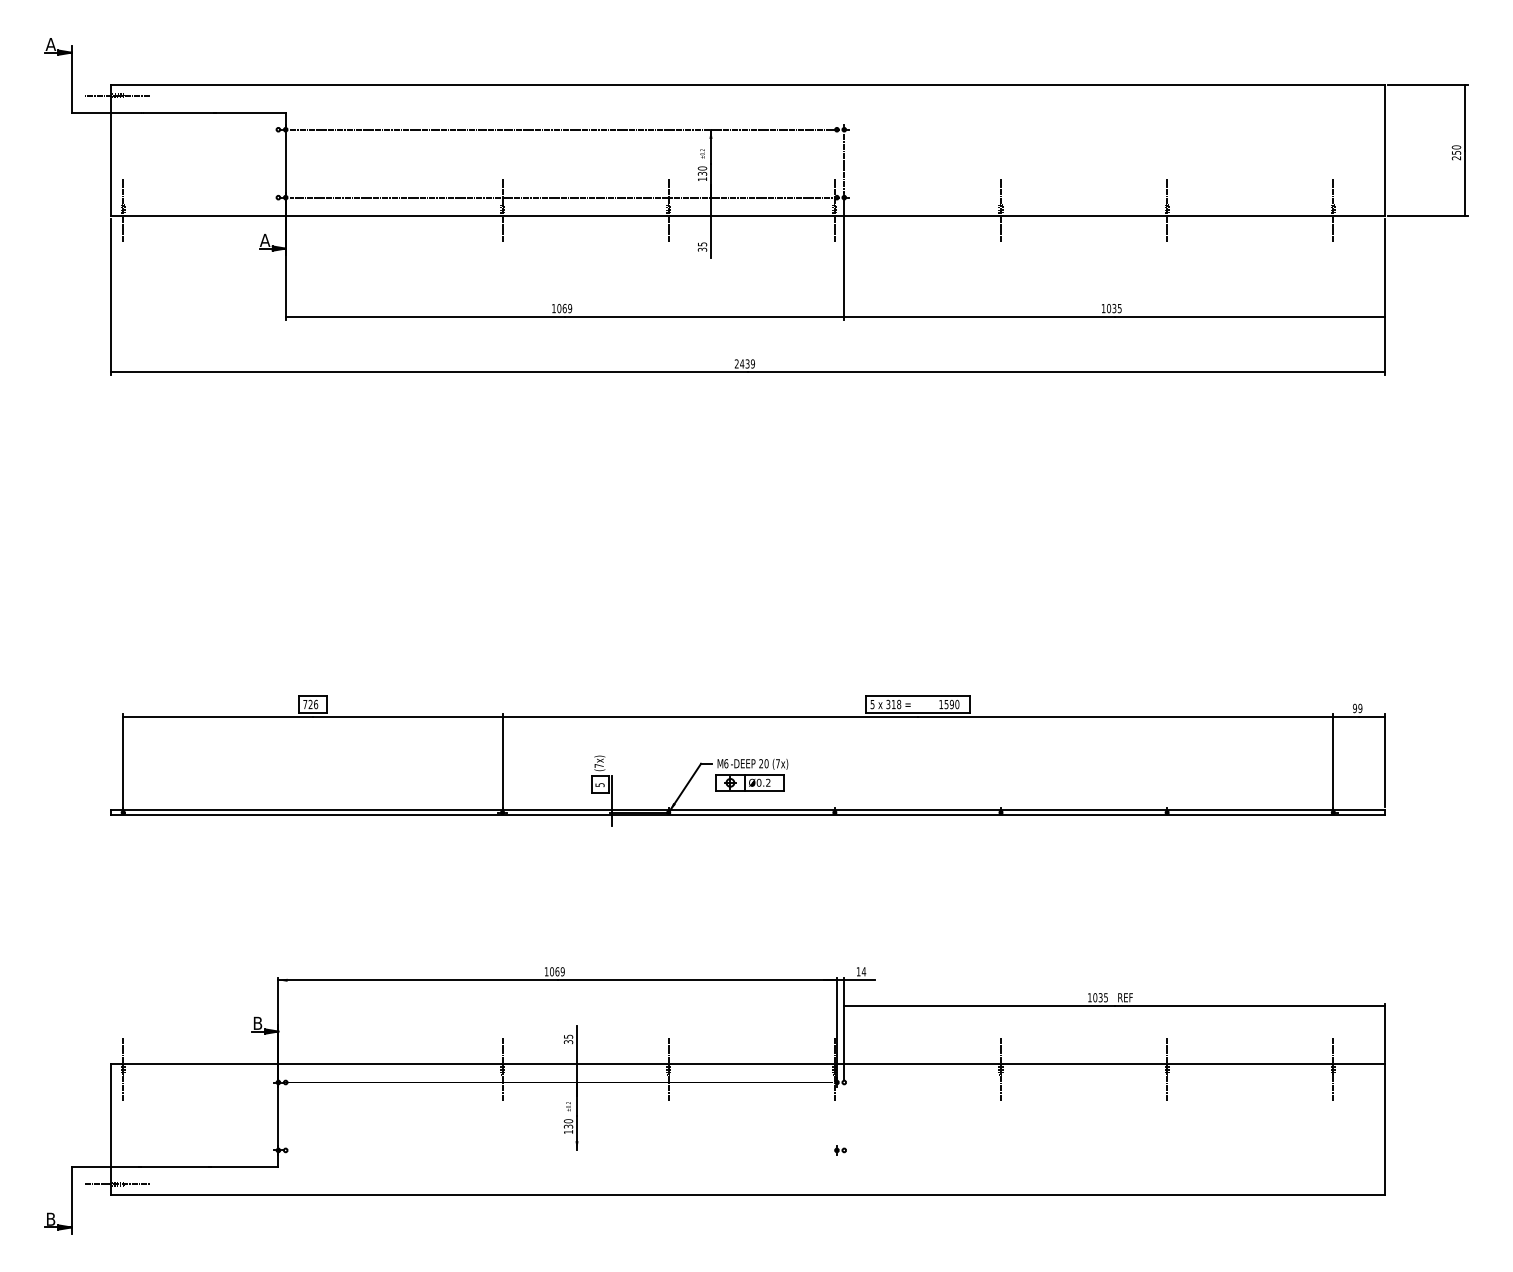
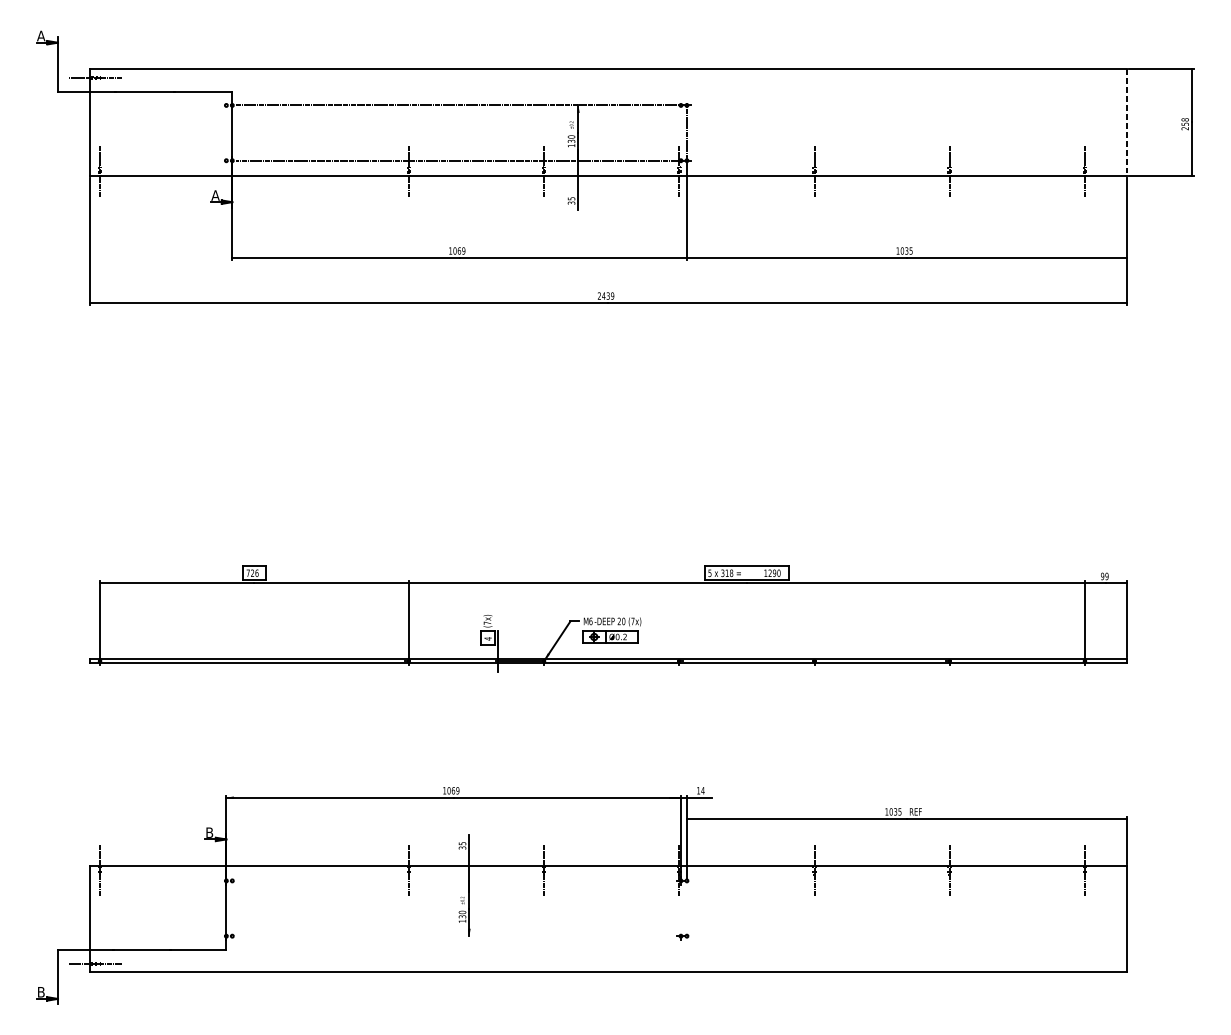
text: (1456, 147) -> (1185, 119), 250 -> 258
line: (1385, 151) -> (1127, 123), solid -> dashed
text: (946, 704) -> (770, 573), 1590 -> 1290
text: (599, 785) -> (487, 639), 5 -> 4

